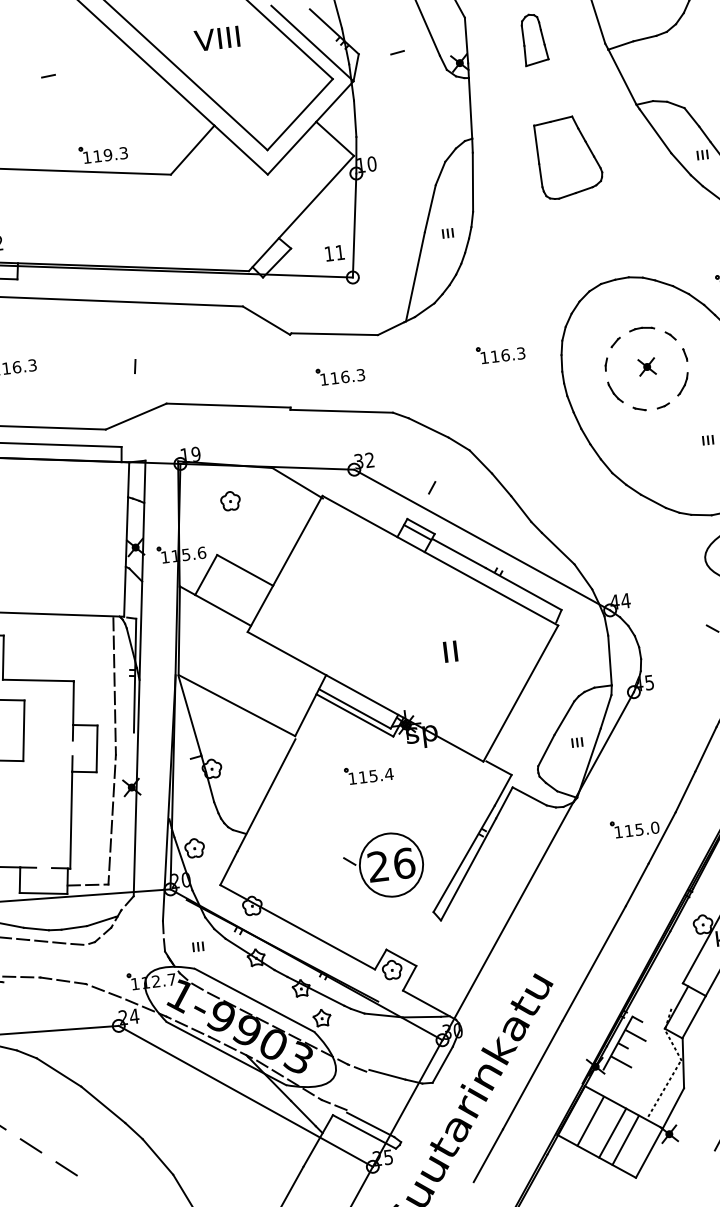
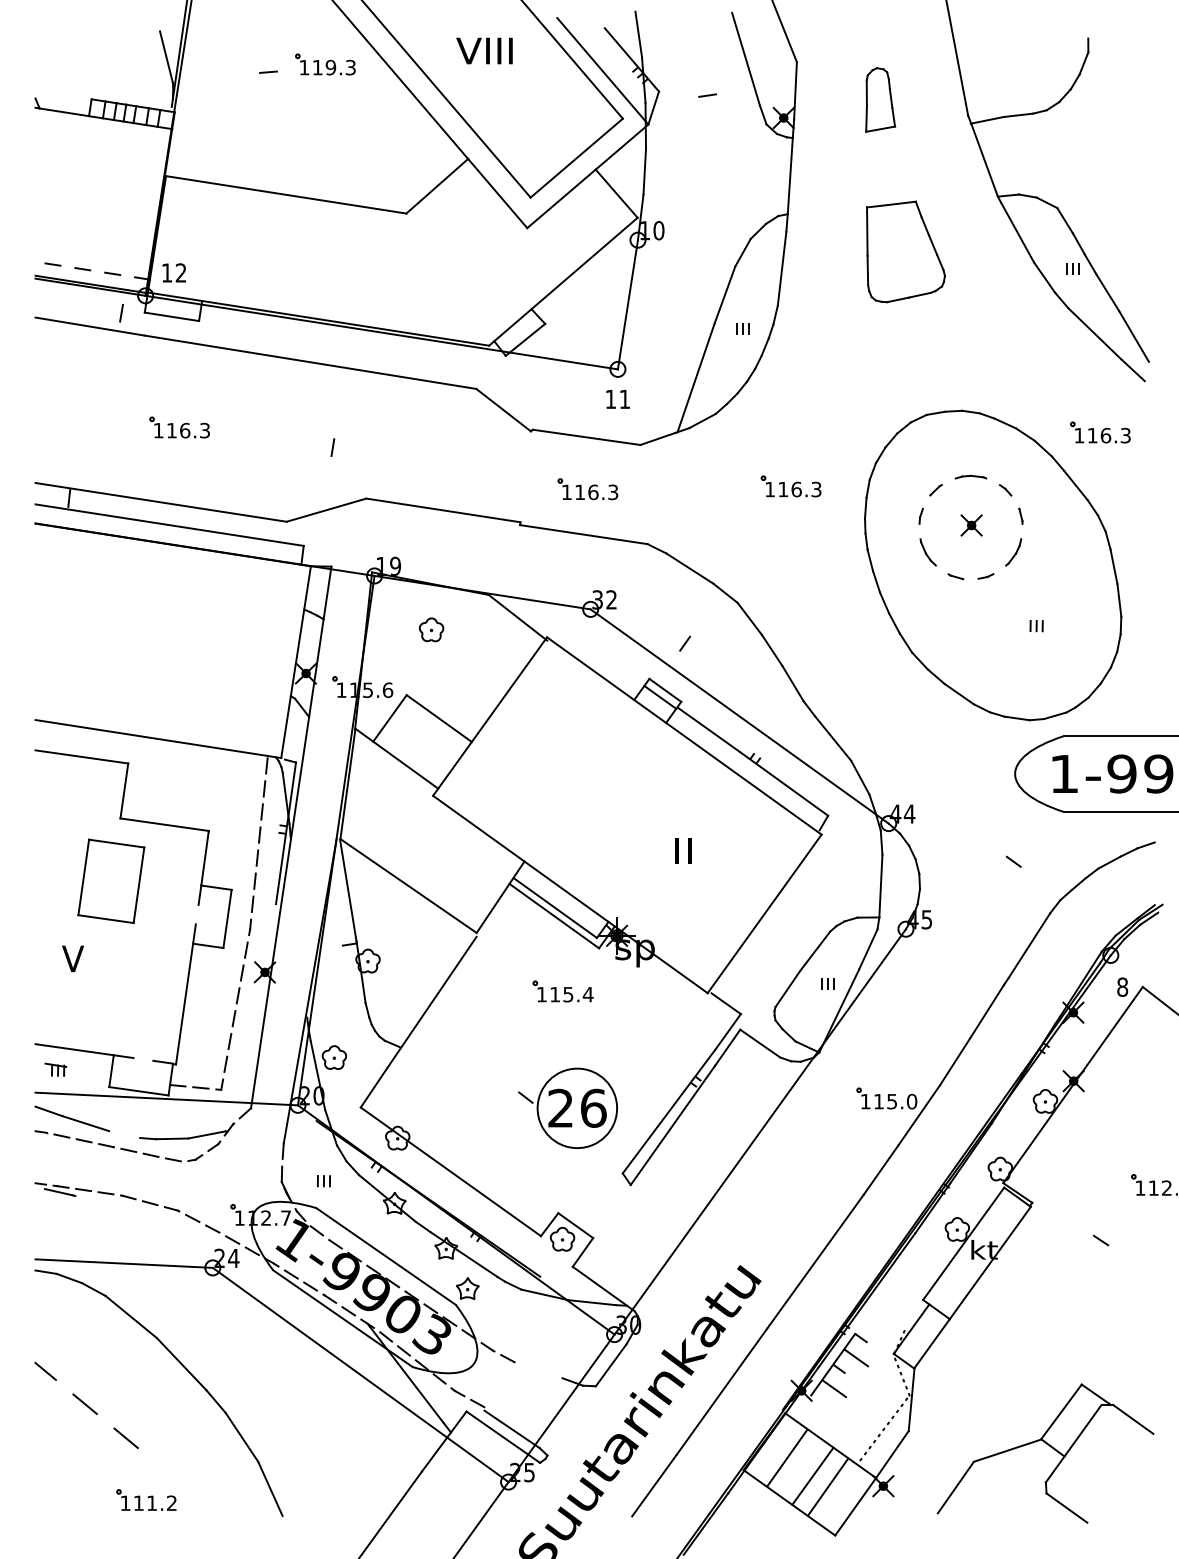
part: (103, 153) -> (325, 64), moved
text: (334, 253) -> (617, 399), moved
line: (36, 929) -> (124, 1134), removed
line: (387, 1074) -> (540, 1369), removed

